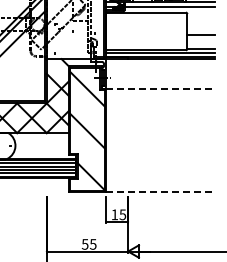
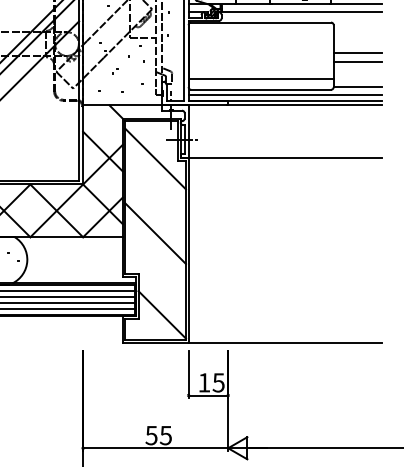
line: (200, 29) -> (356, 52), added
line: (146, 44) -> (260, 79), added
line: (160, 88) -> (285, 157), dashed -> solid
line: (160, 192) -> (285, 343), dashed -> solid

